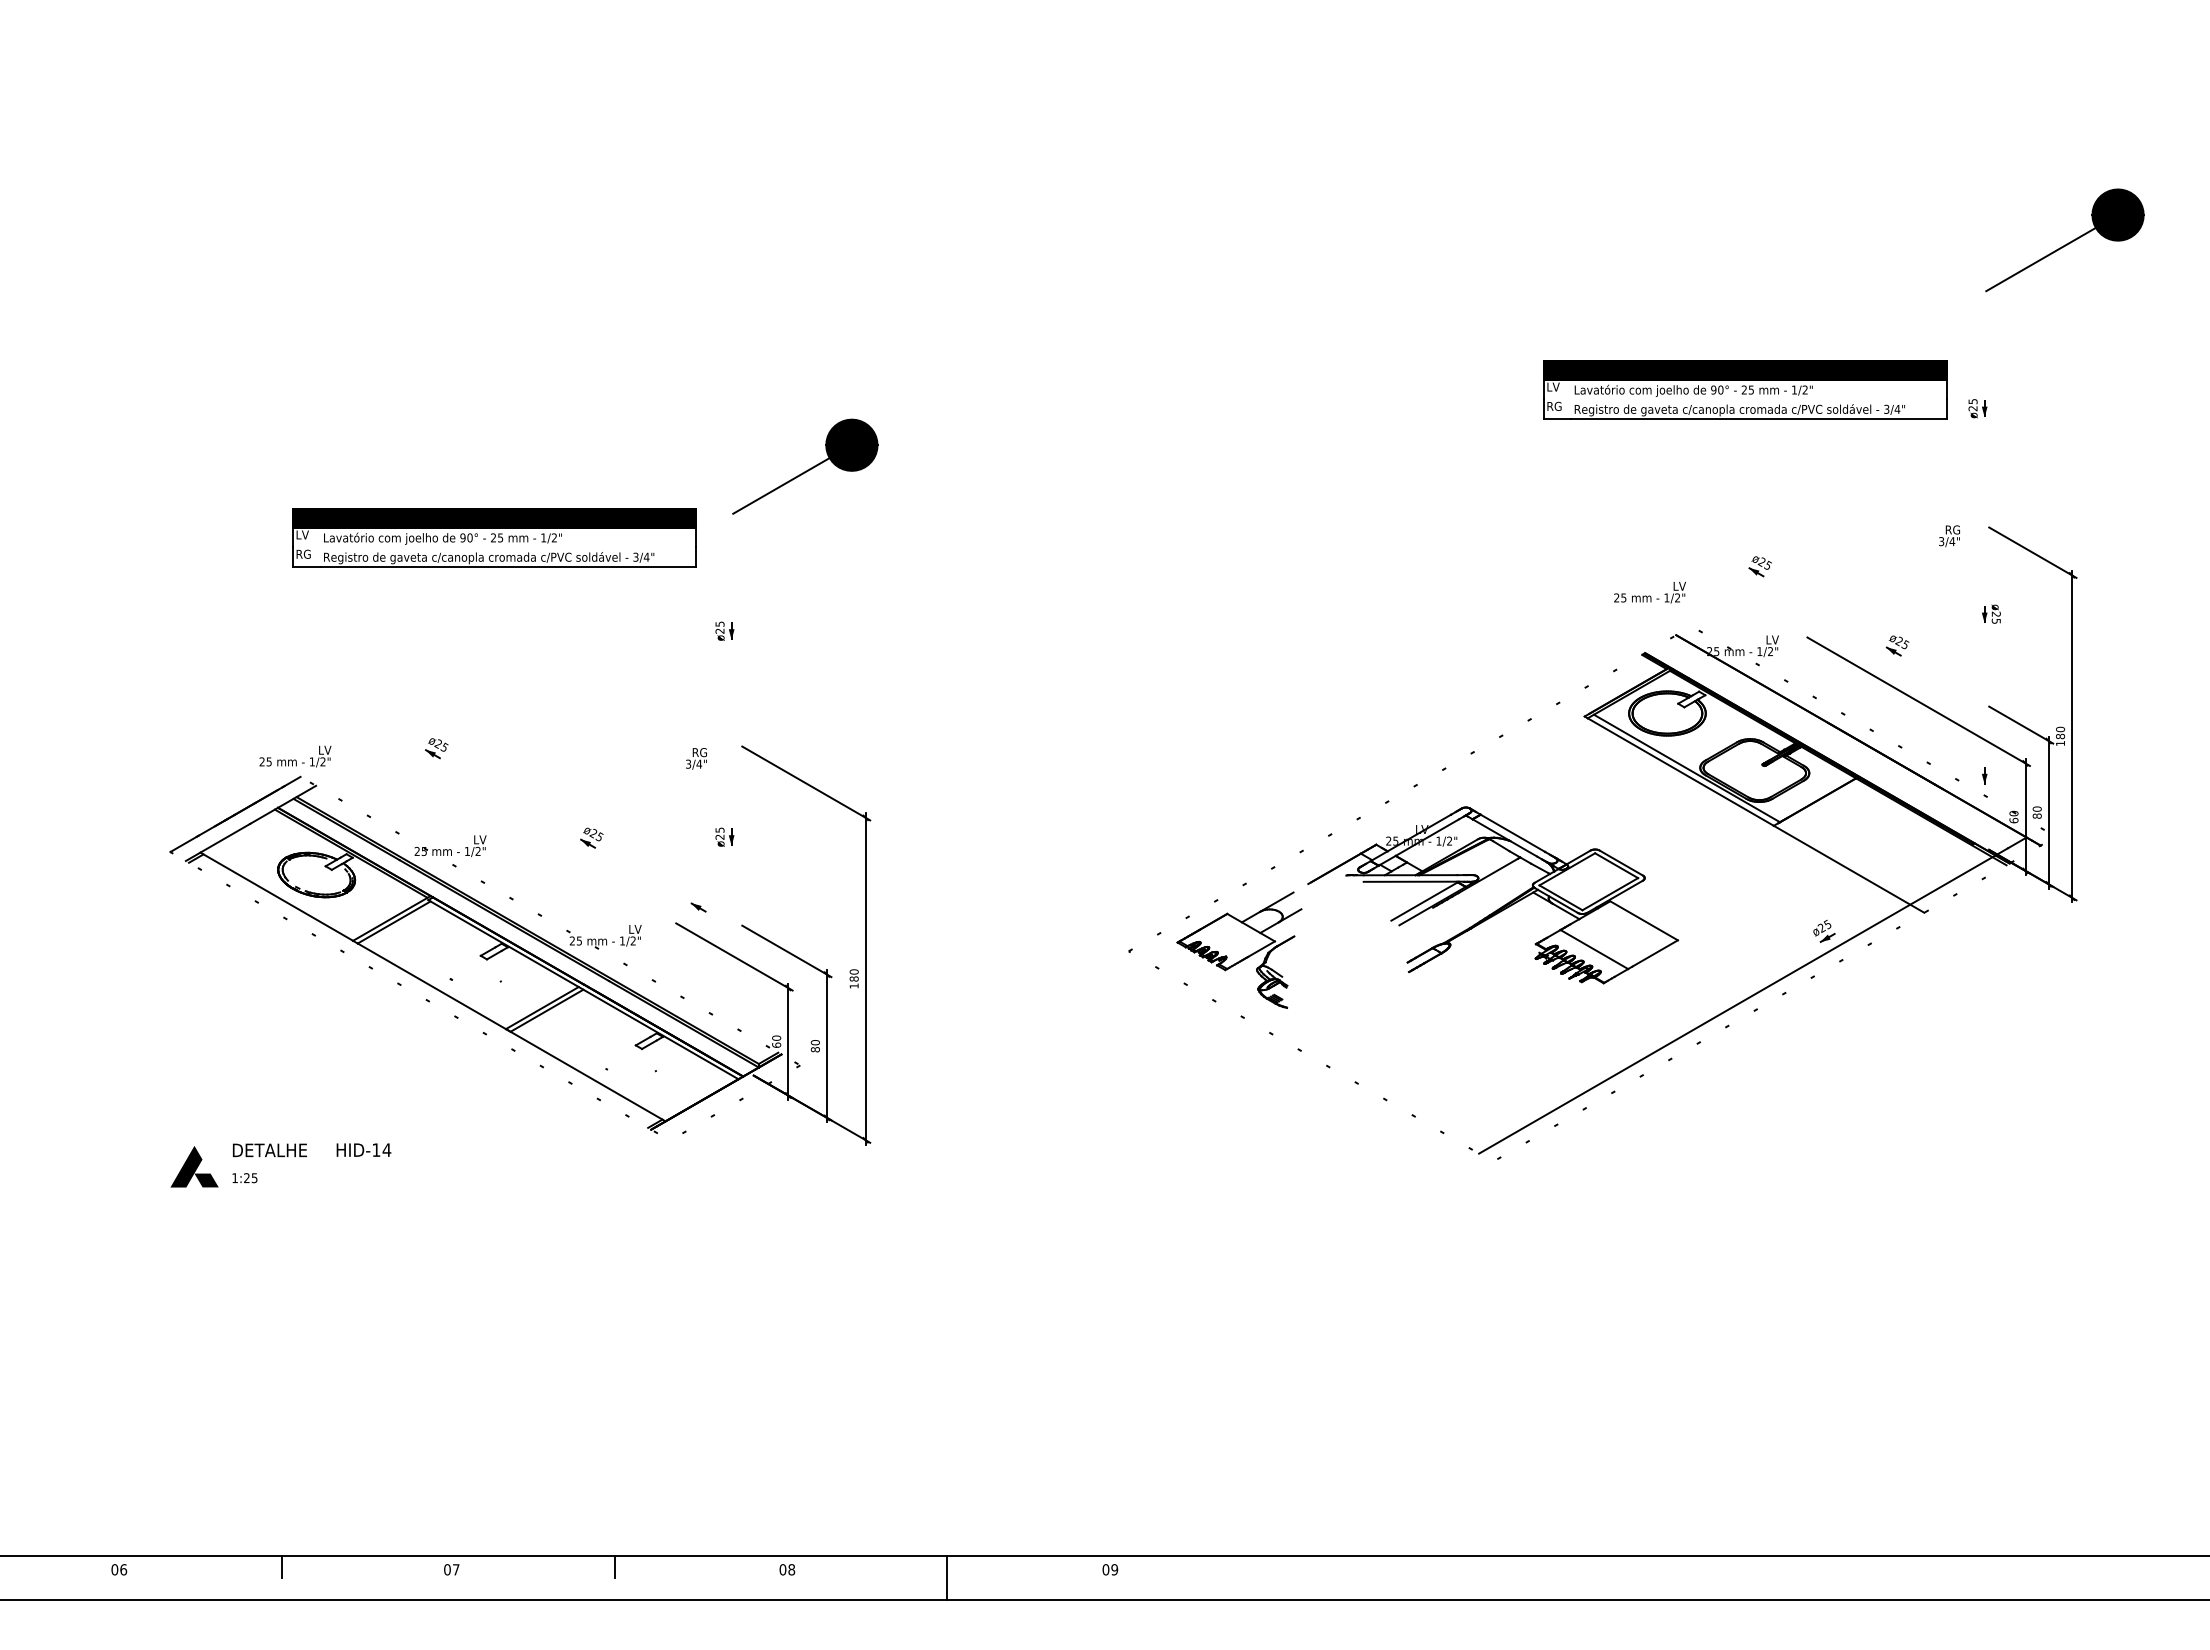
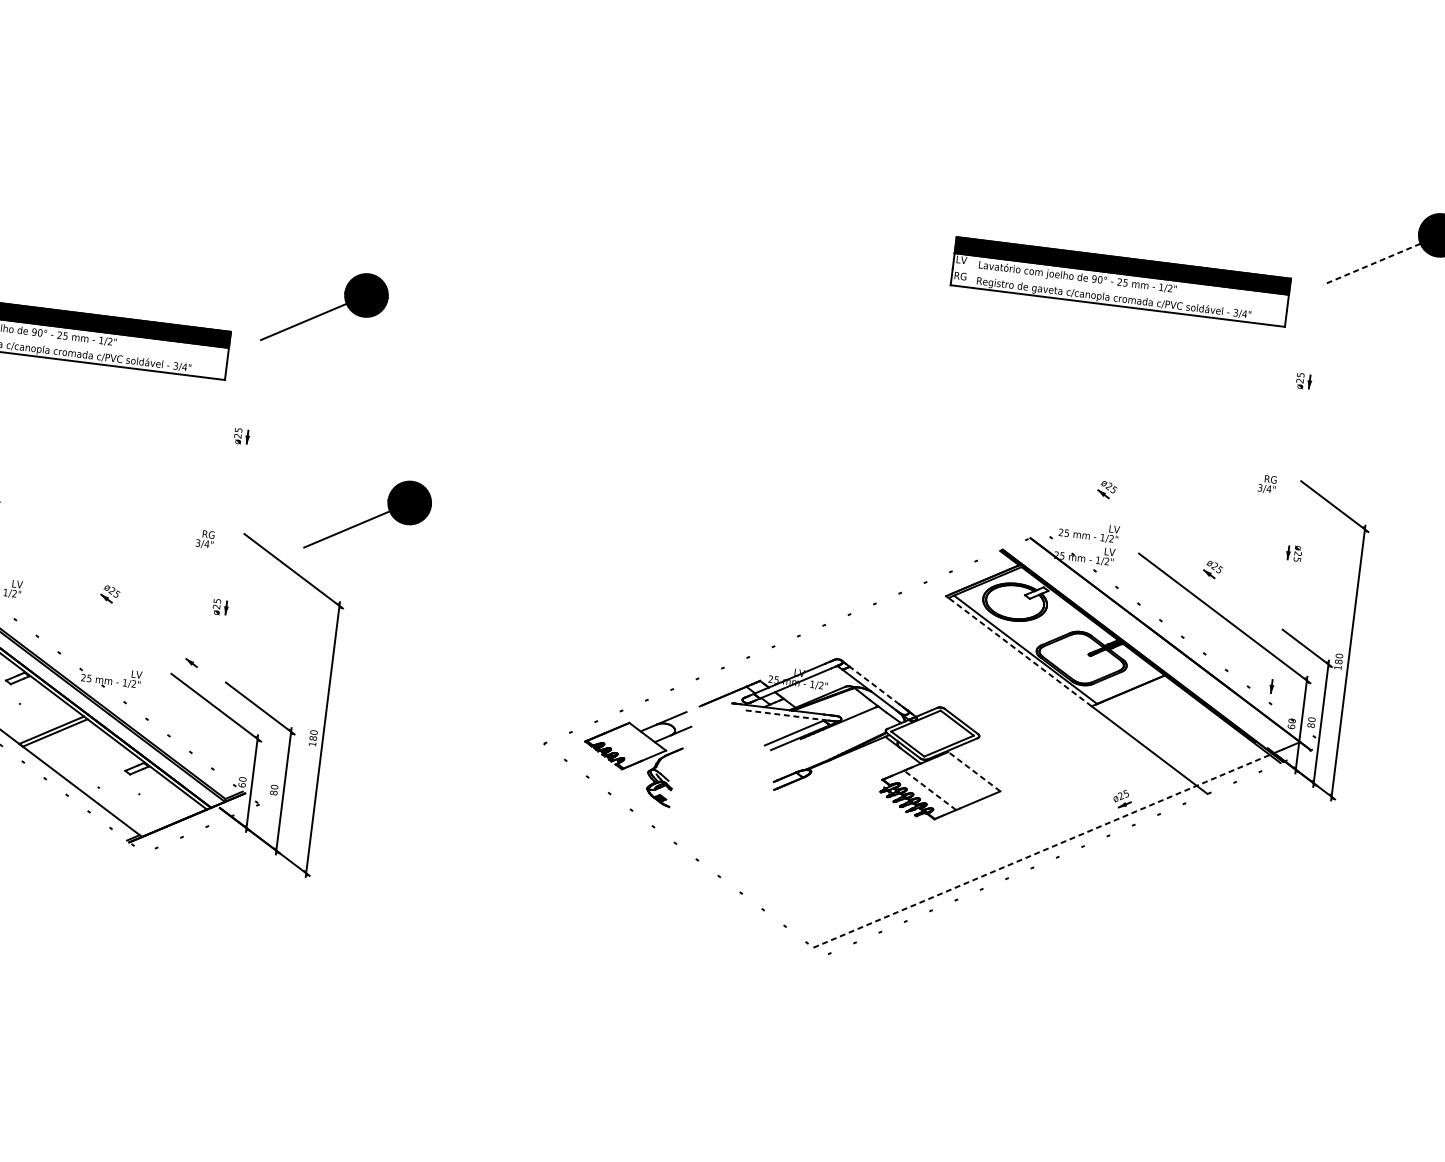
line: (2040, 259) -> (1371, 264), solid -> dashed
part: (1745, 389) -> (1120, 281), moved
text: (1649, 592) -> (1088, 531), moved
part: (887, 706) -> (369, 515), added
line: (1680, 771) -> (1019, 651), solid -> dashed
line: (1512, 833) -> (874, 685), solid -> dashed
line: (1410, 881) -> (784, 714), solid -> dashed
line: (1643, 920) -> (973, 771), solid -> dashed
line: (1593, 949) -> (929, 790), solid -> dashed
line: (1737, 1004) -> (1043, 850), solid -> dashed

